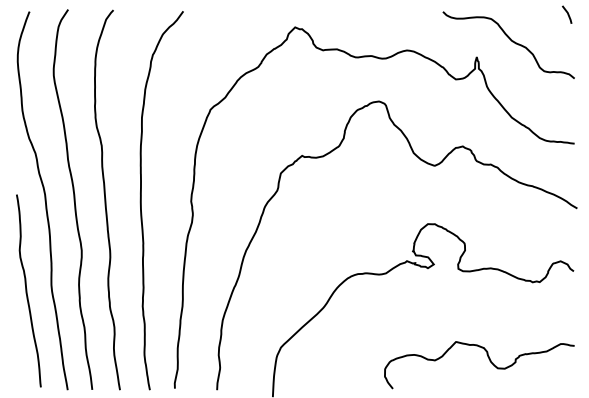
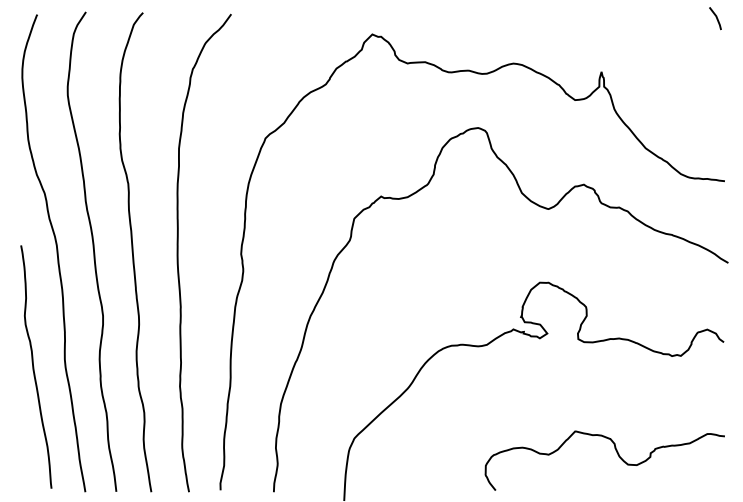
curve: (511, 41) -> (645, 52), removed

